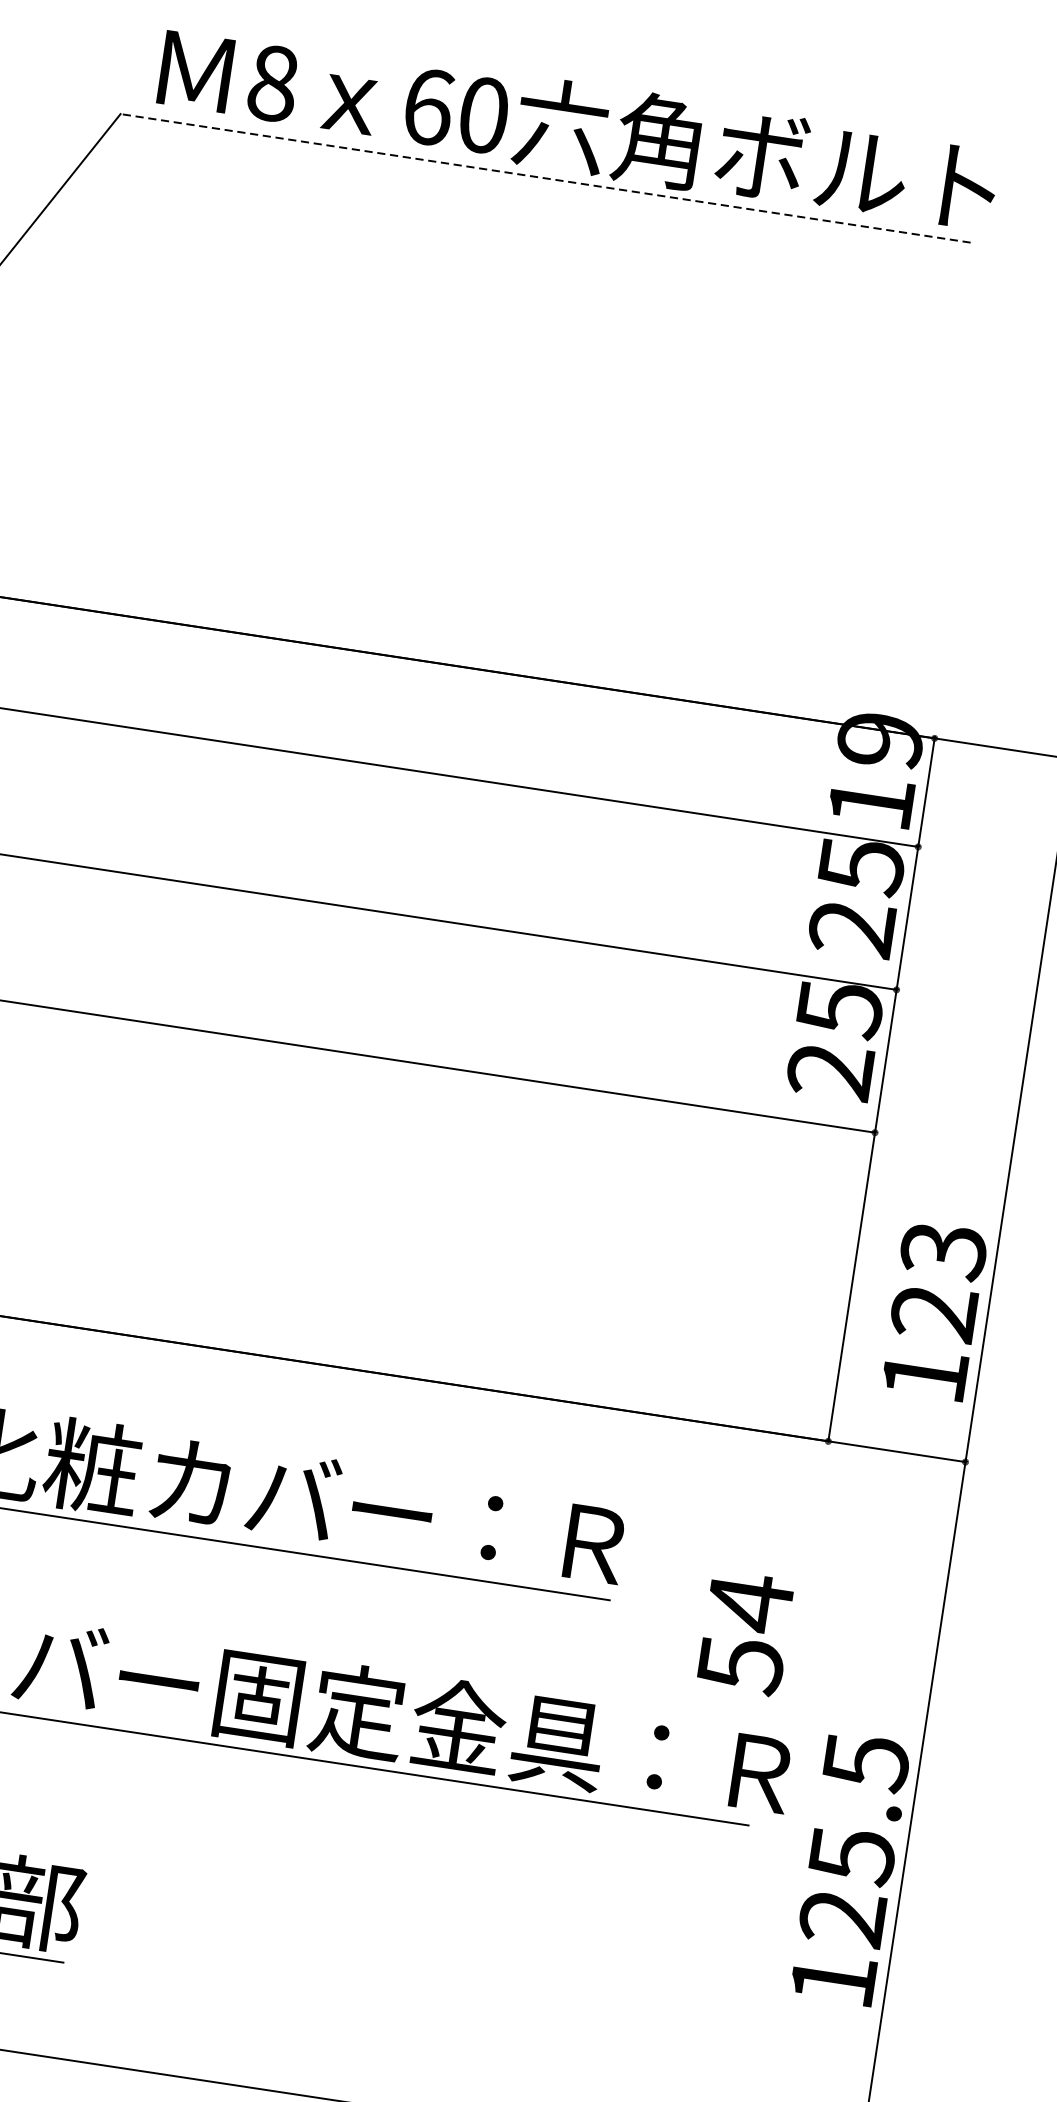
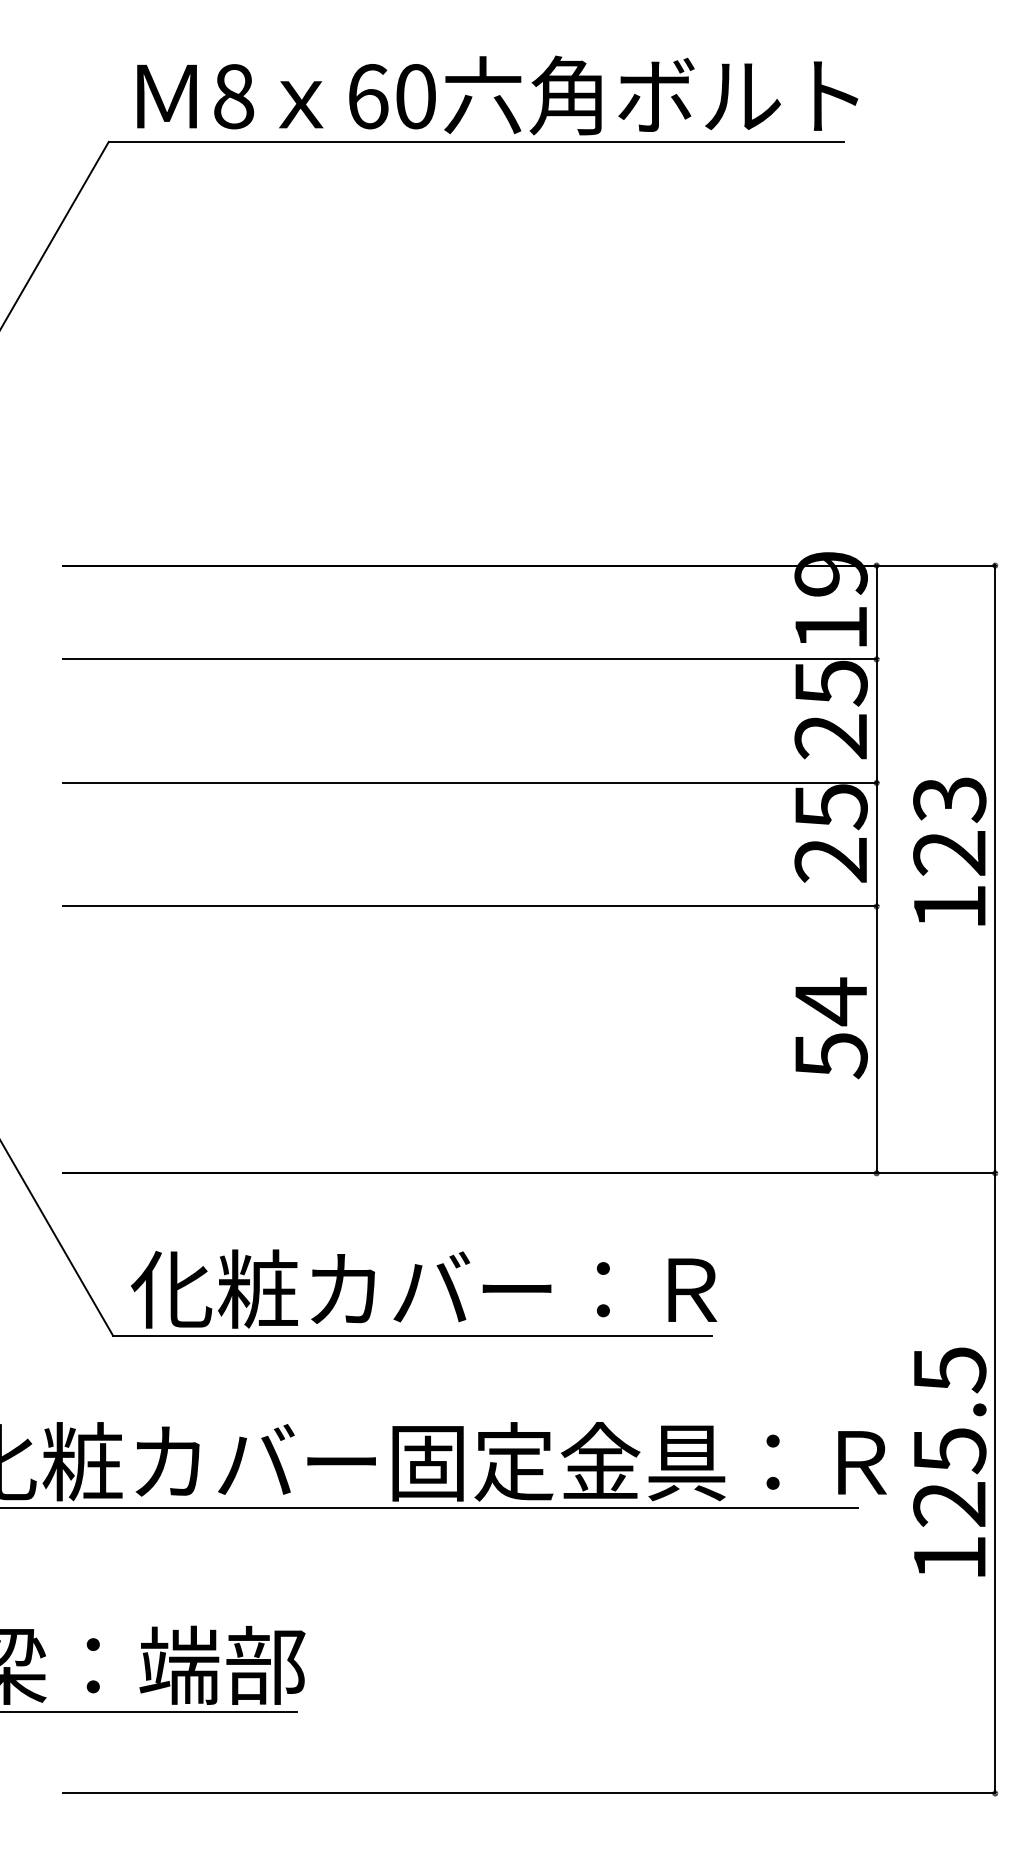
line: (544, 177) -> (475, 141), dashed -> solid
text: (934, 1310) -> (949, 851), moved
text: (745, 1633) -> (831, 1028), moved
text: (849, 1868) -> (949, 1461), moved

